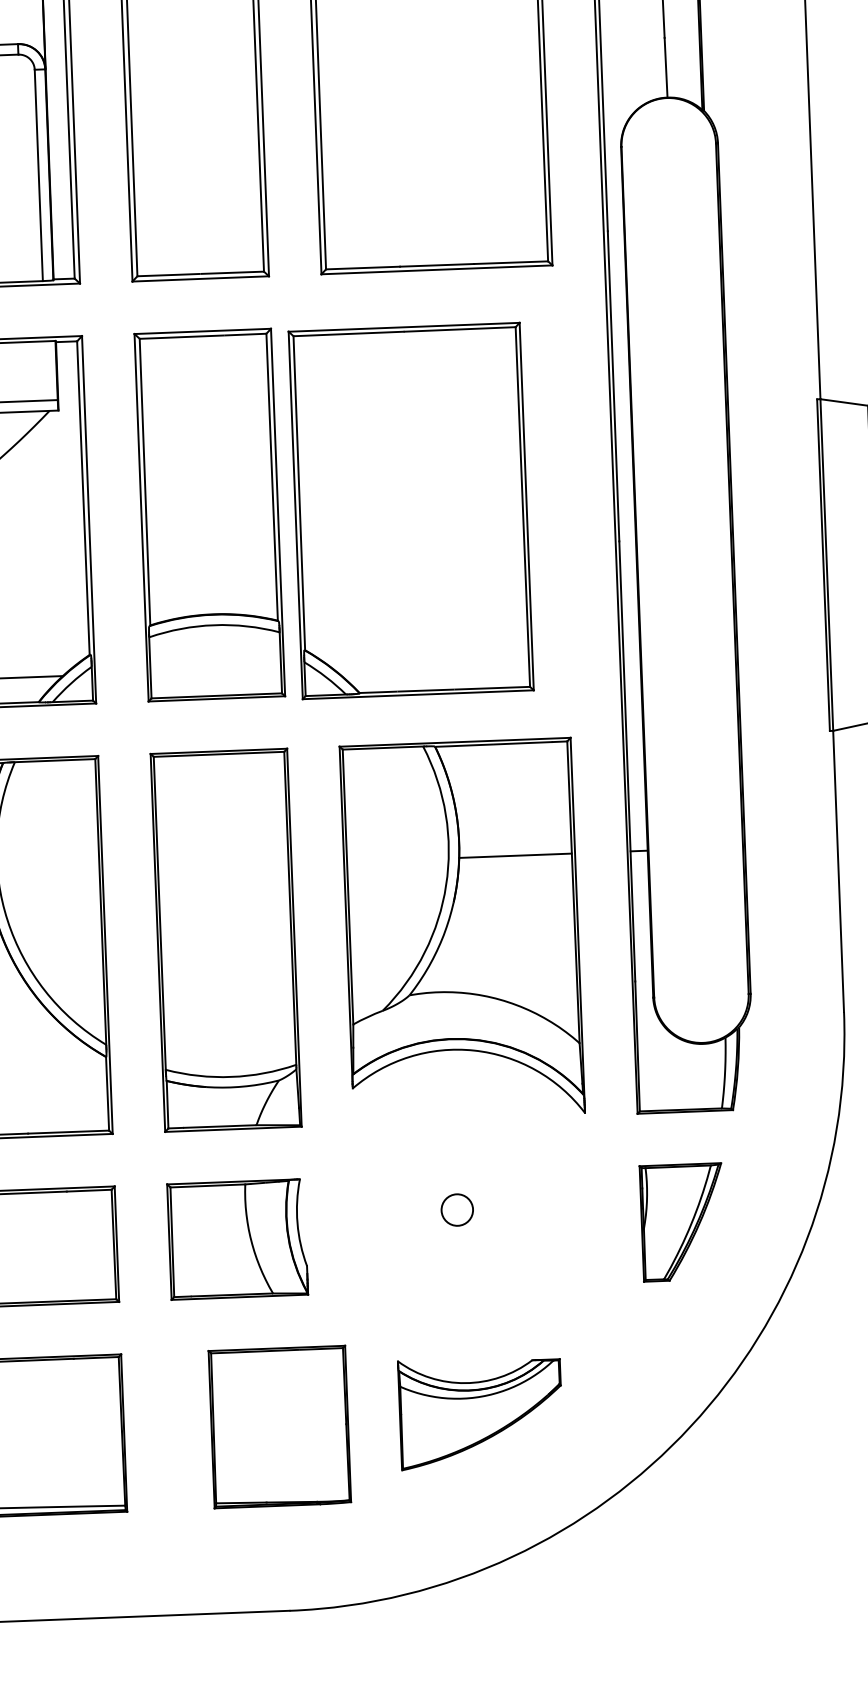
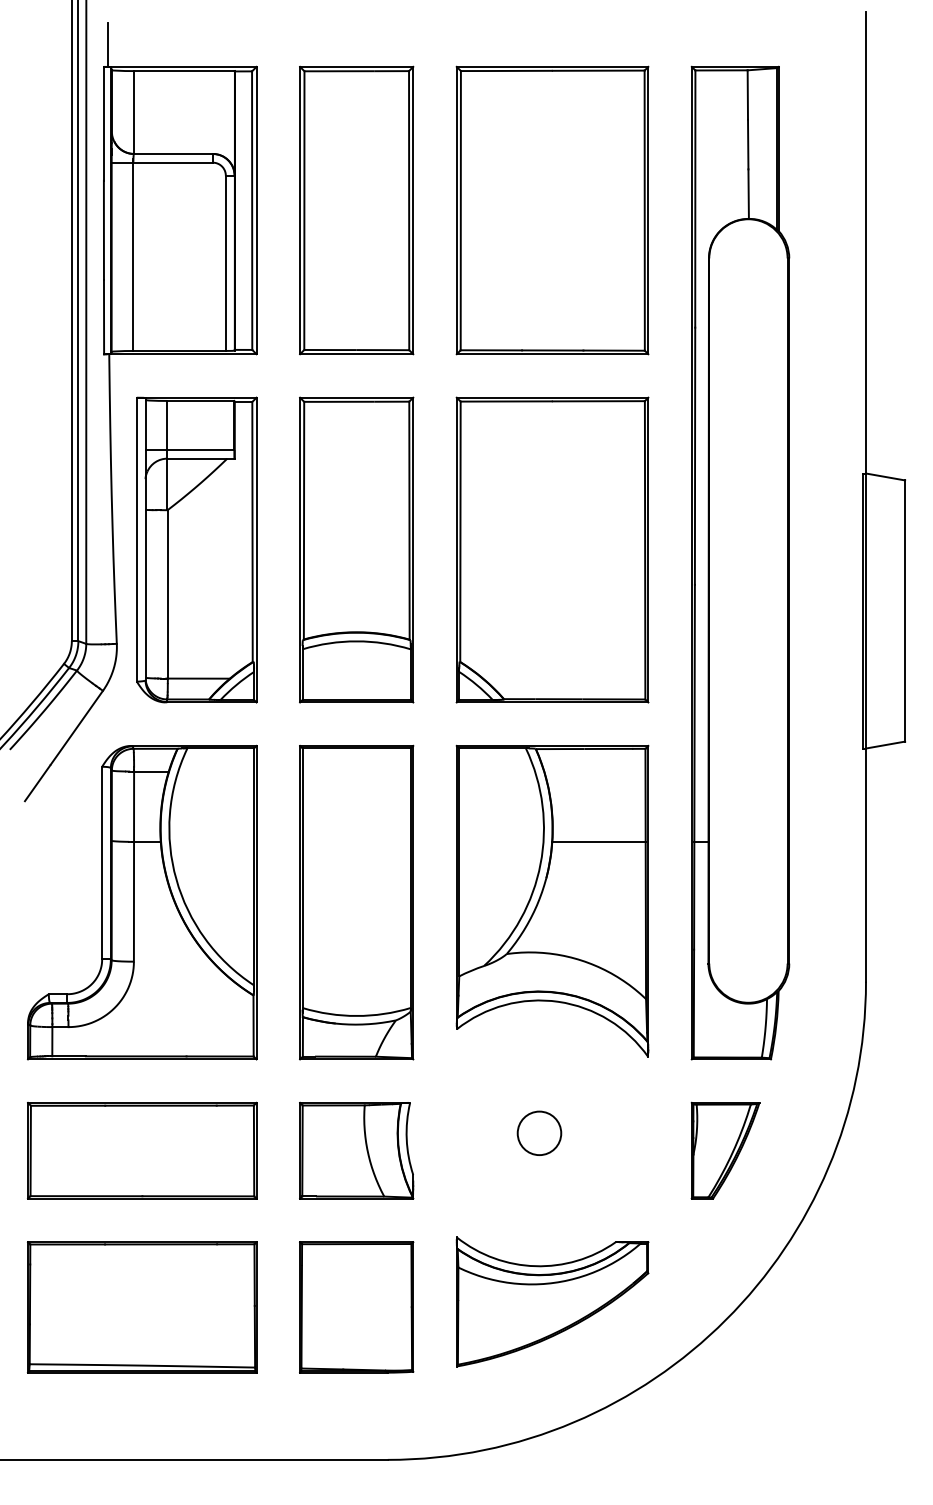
part: (411, 510) -> (552, 549), moved
circle: (457, 1210) -> (539, 1133), size x1.67
part: (480, 1412) -> (552, 1301), size x1.43
part: (279, 1427) -> (356, 1307), moved

